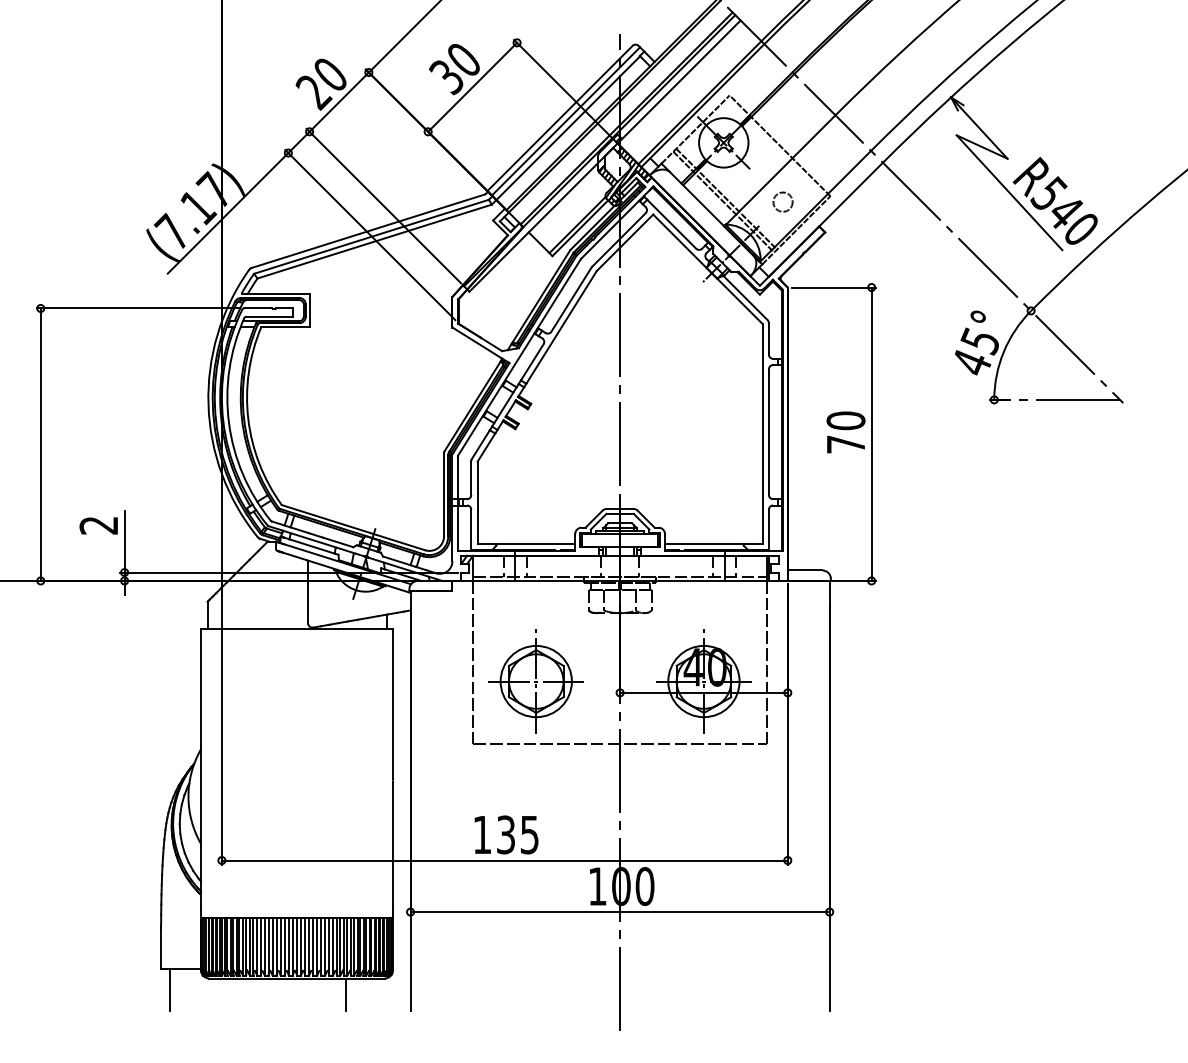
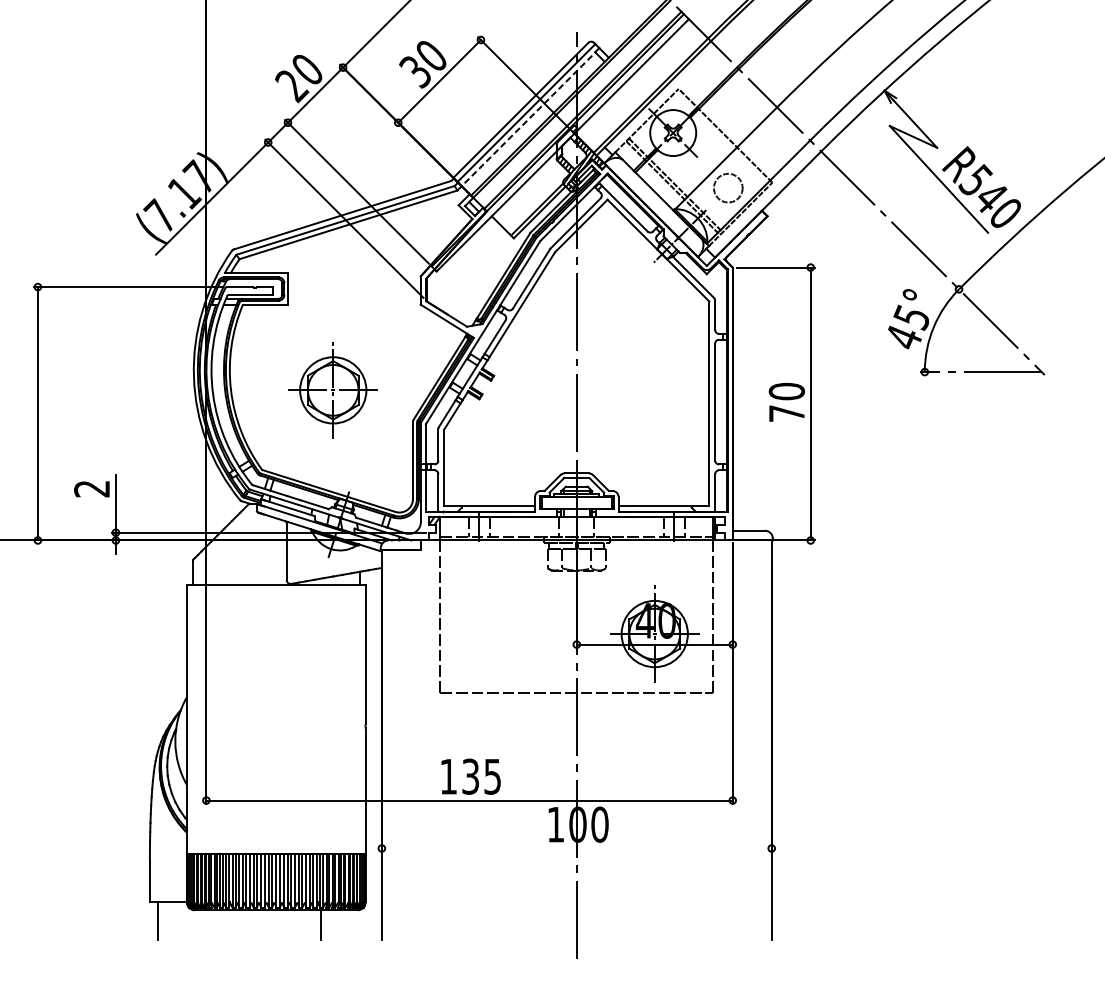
line: (565, 130) -> (525, 121), solid -> dashed
circle: (782, 201) -> (727, 187), size x1.6
part: (535, 681) -> (332, 390), moved
line: (619, 912) -> (576, 848), removed

